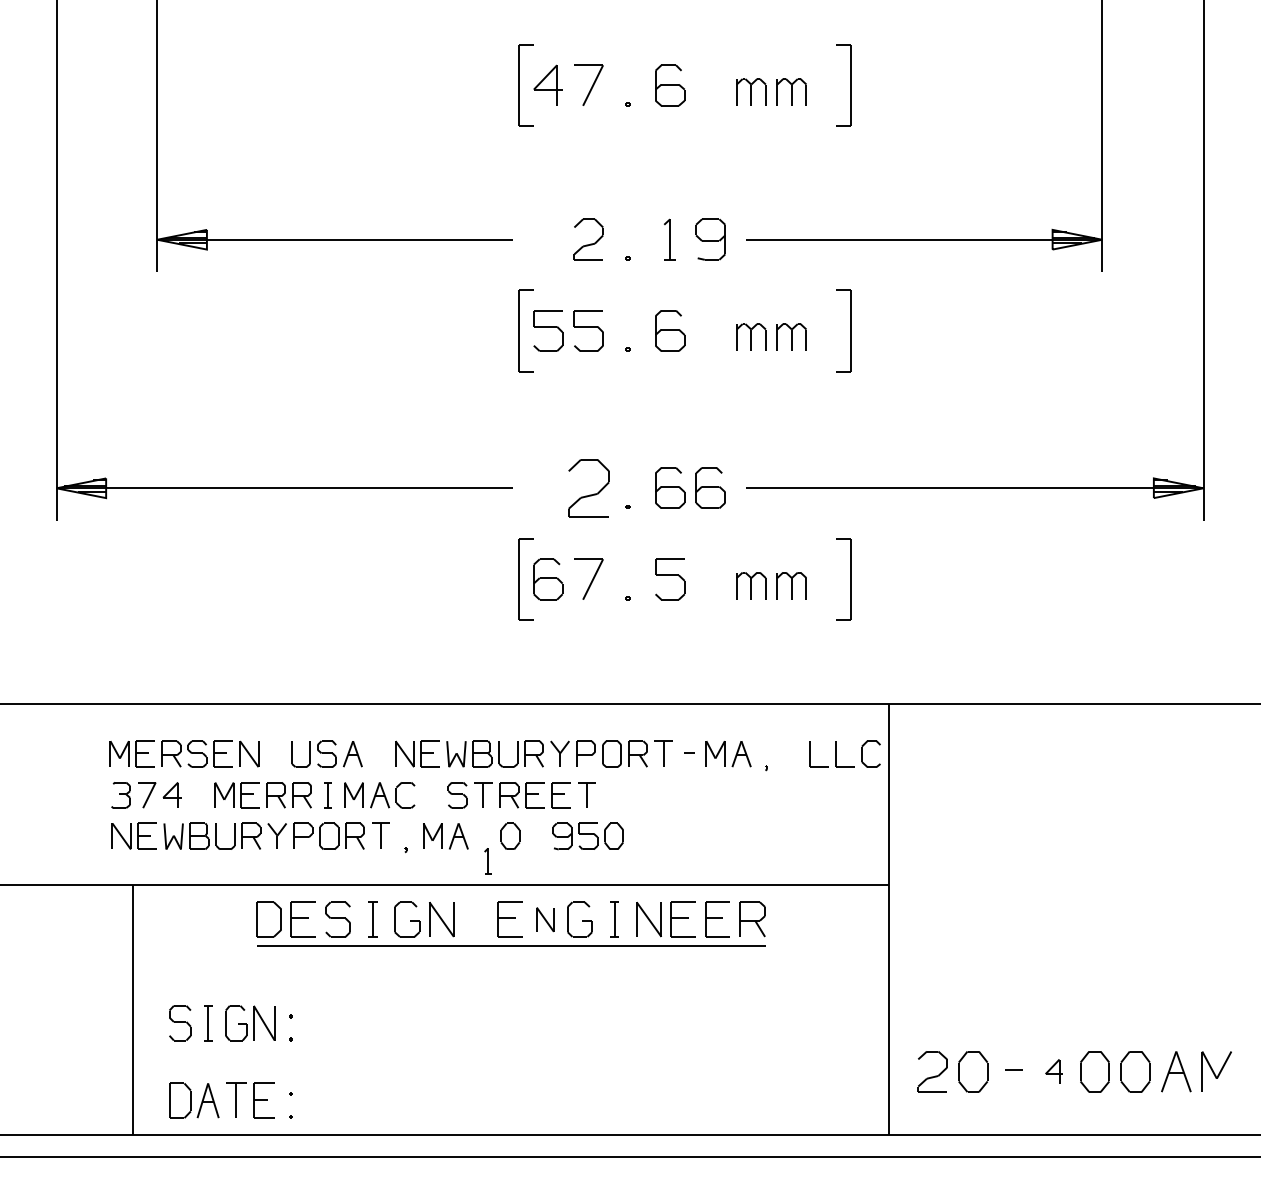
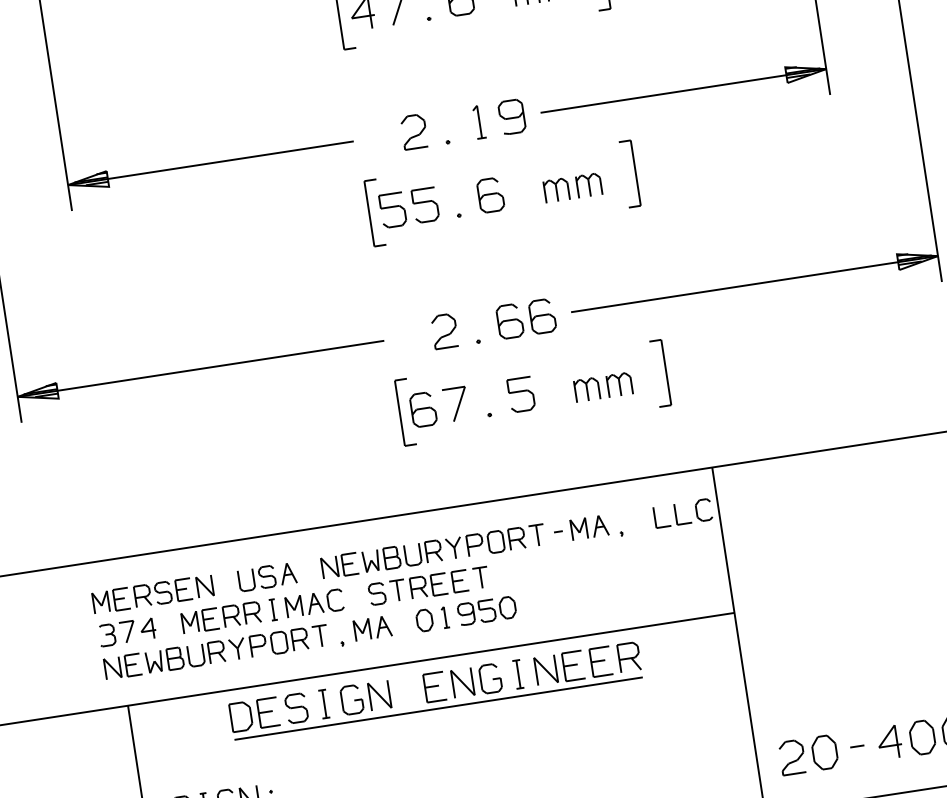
part: (588, 487) -> (444, 330), size x0.71
part: (487, 861) -> (444, 617), moved
part: (545, 919) -> (463, 682), size x1.43
part: (1053, 1071) -> (889, 742), size x1.67

